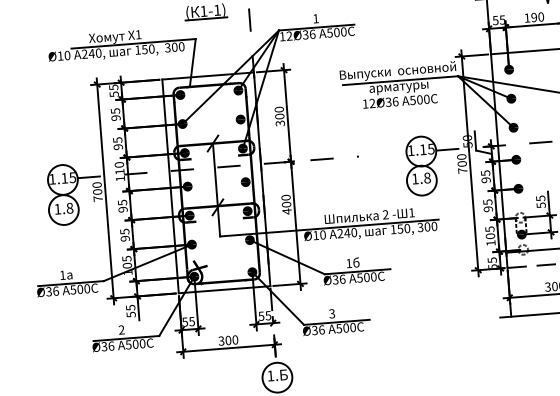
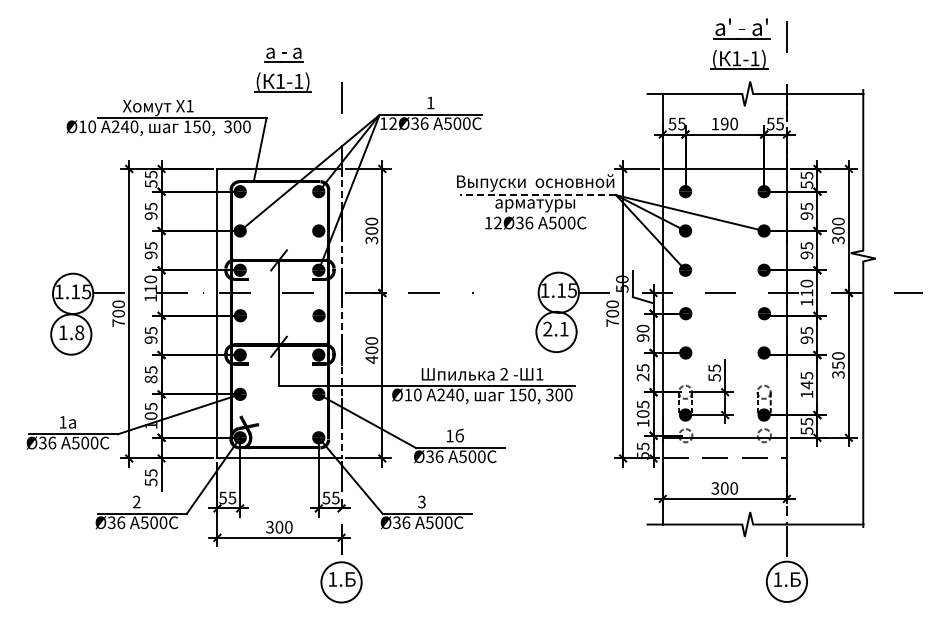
line: (400, 80) -> (538, 195), solid -> dashed
text: (485, 173) -> (642, 328), 95 -> 90
text: (420, 178) -> (555, 328), 1.8 -> 2.1
line: (262, 179) -> (341, 313), solid -> dashed
text: (488, 209) -> (643, 377), 95 -> 25
text: (124, 238) -> (150, 379), 95 -> 85

